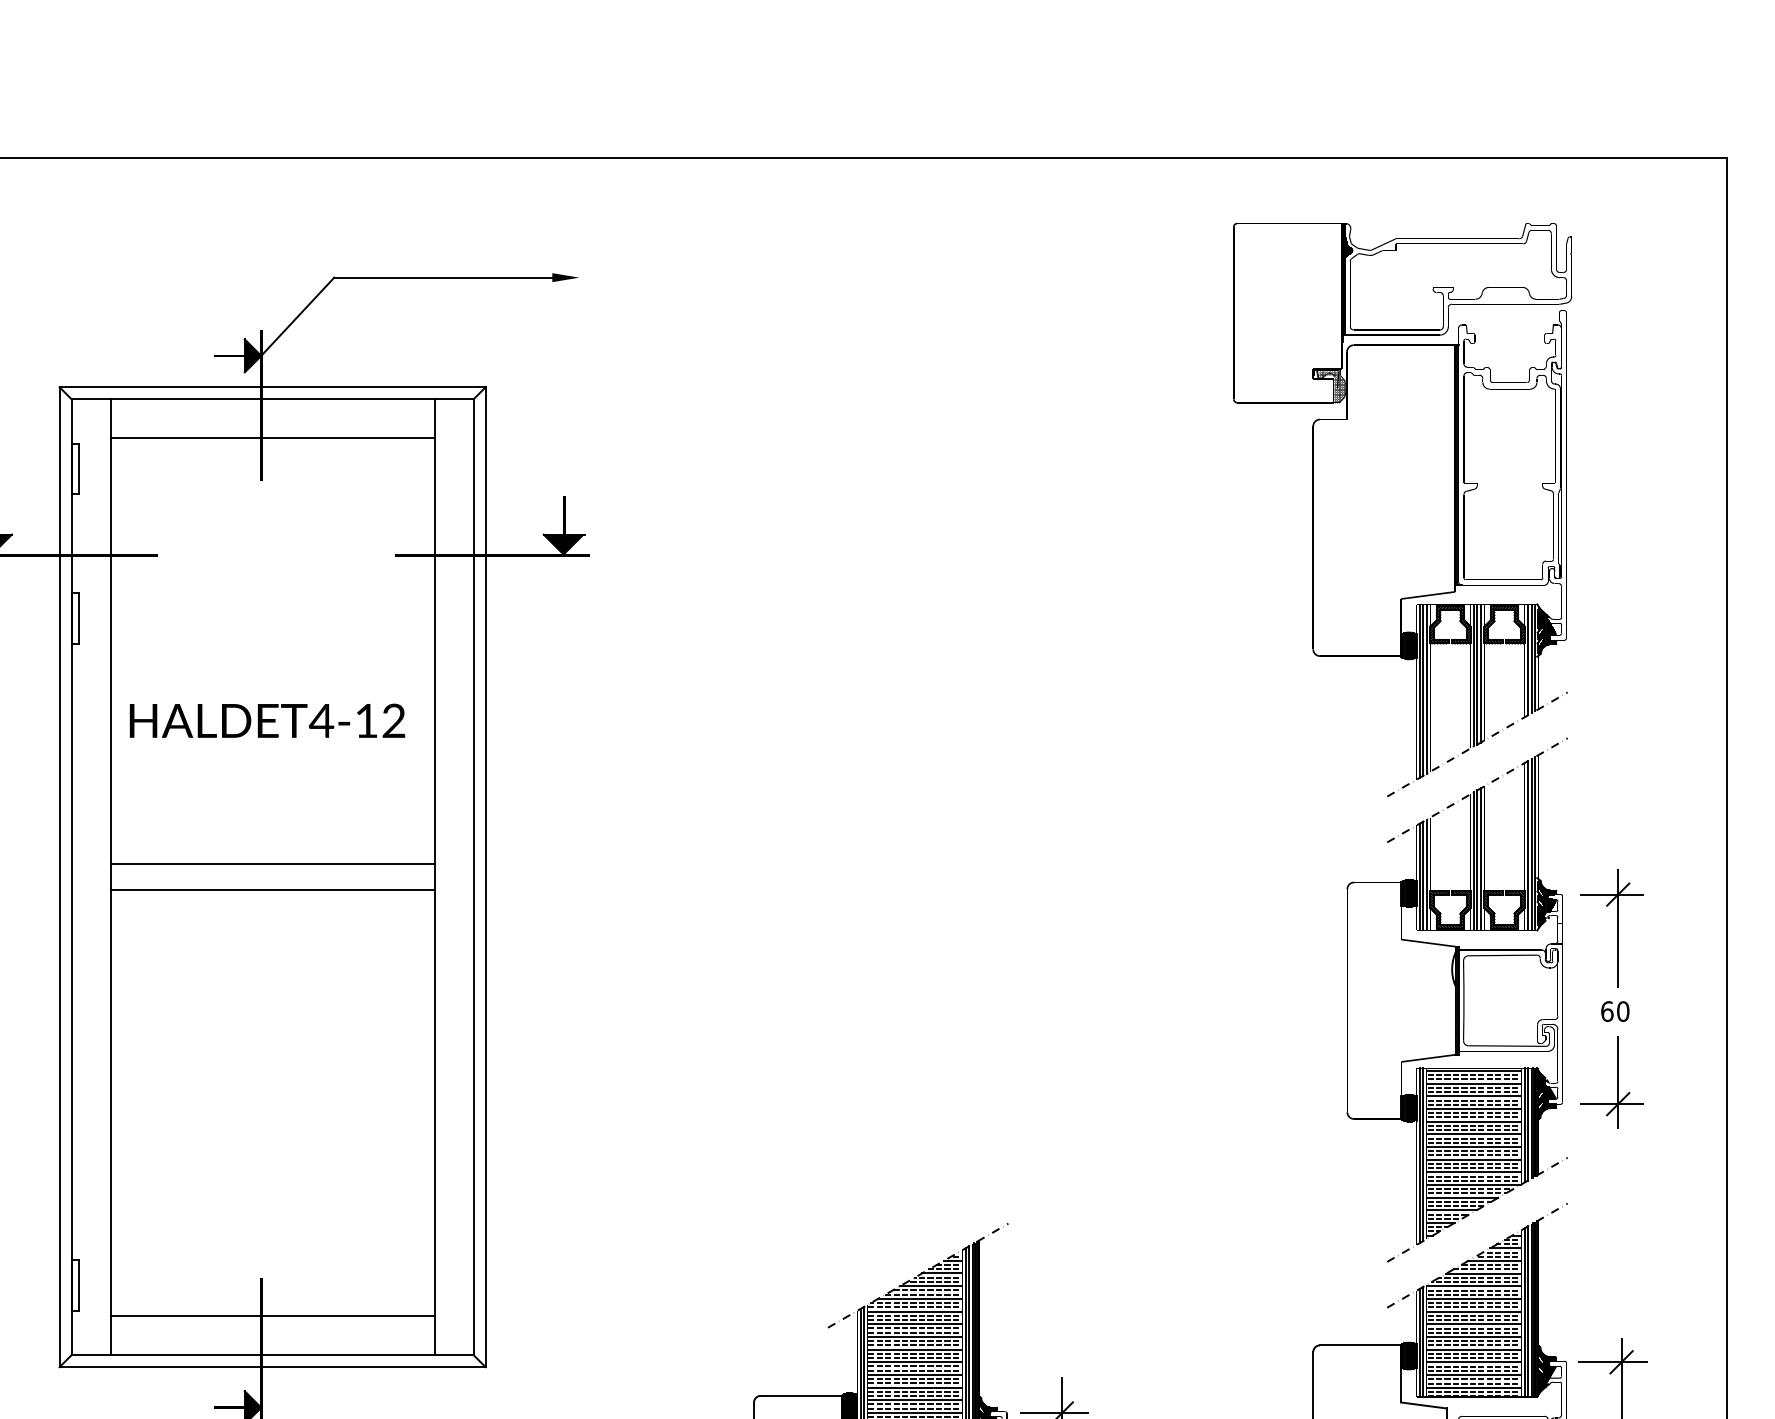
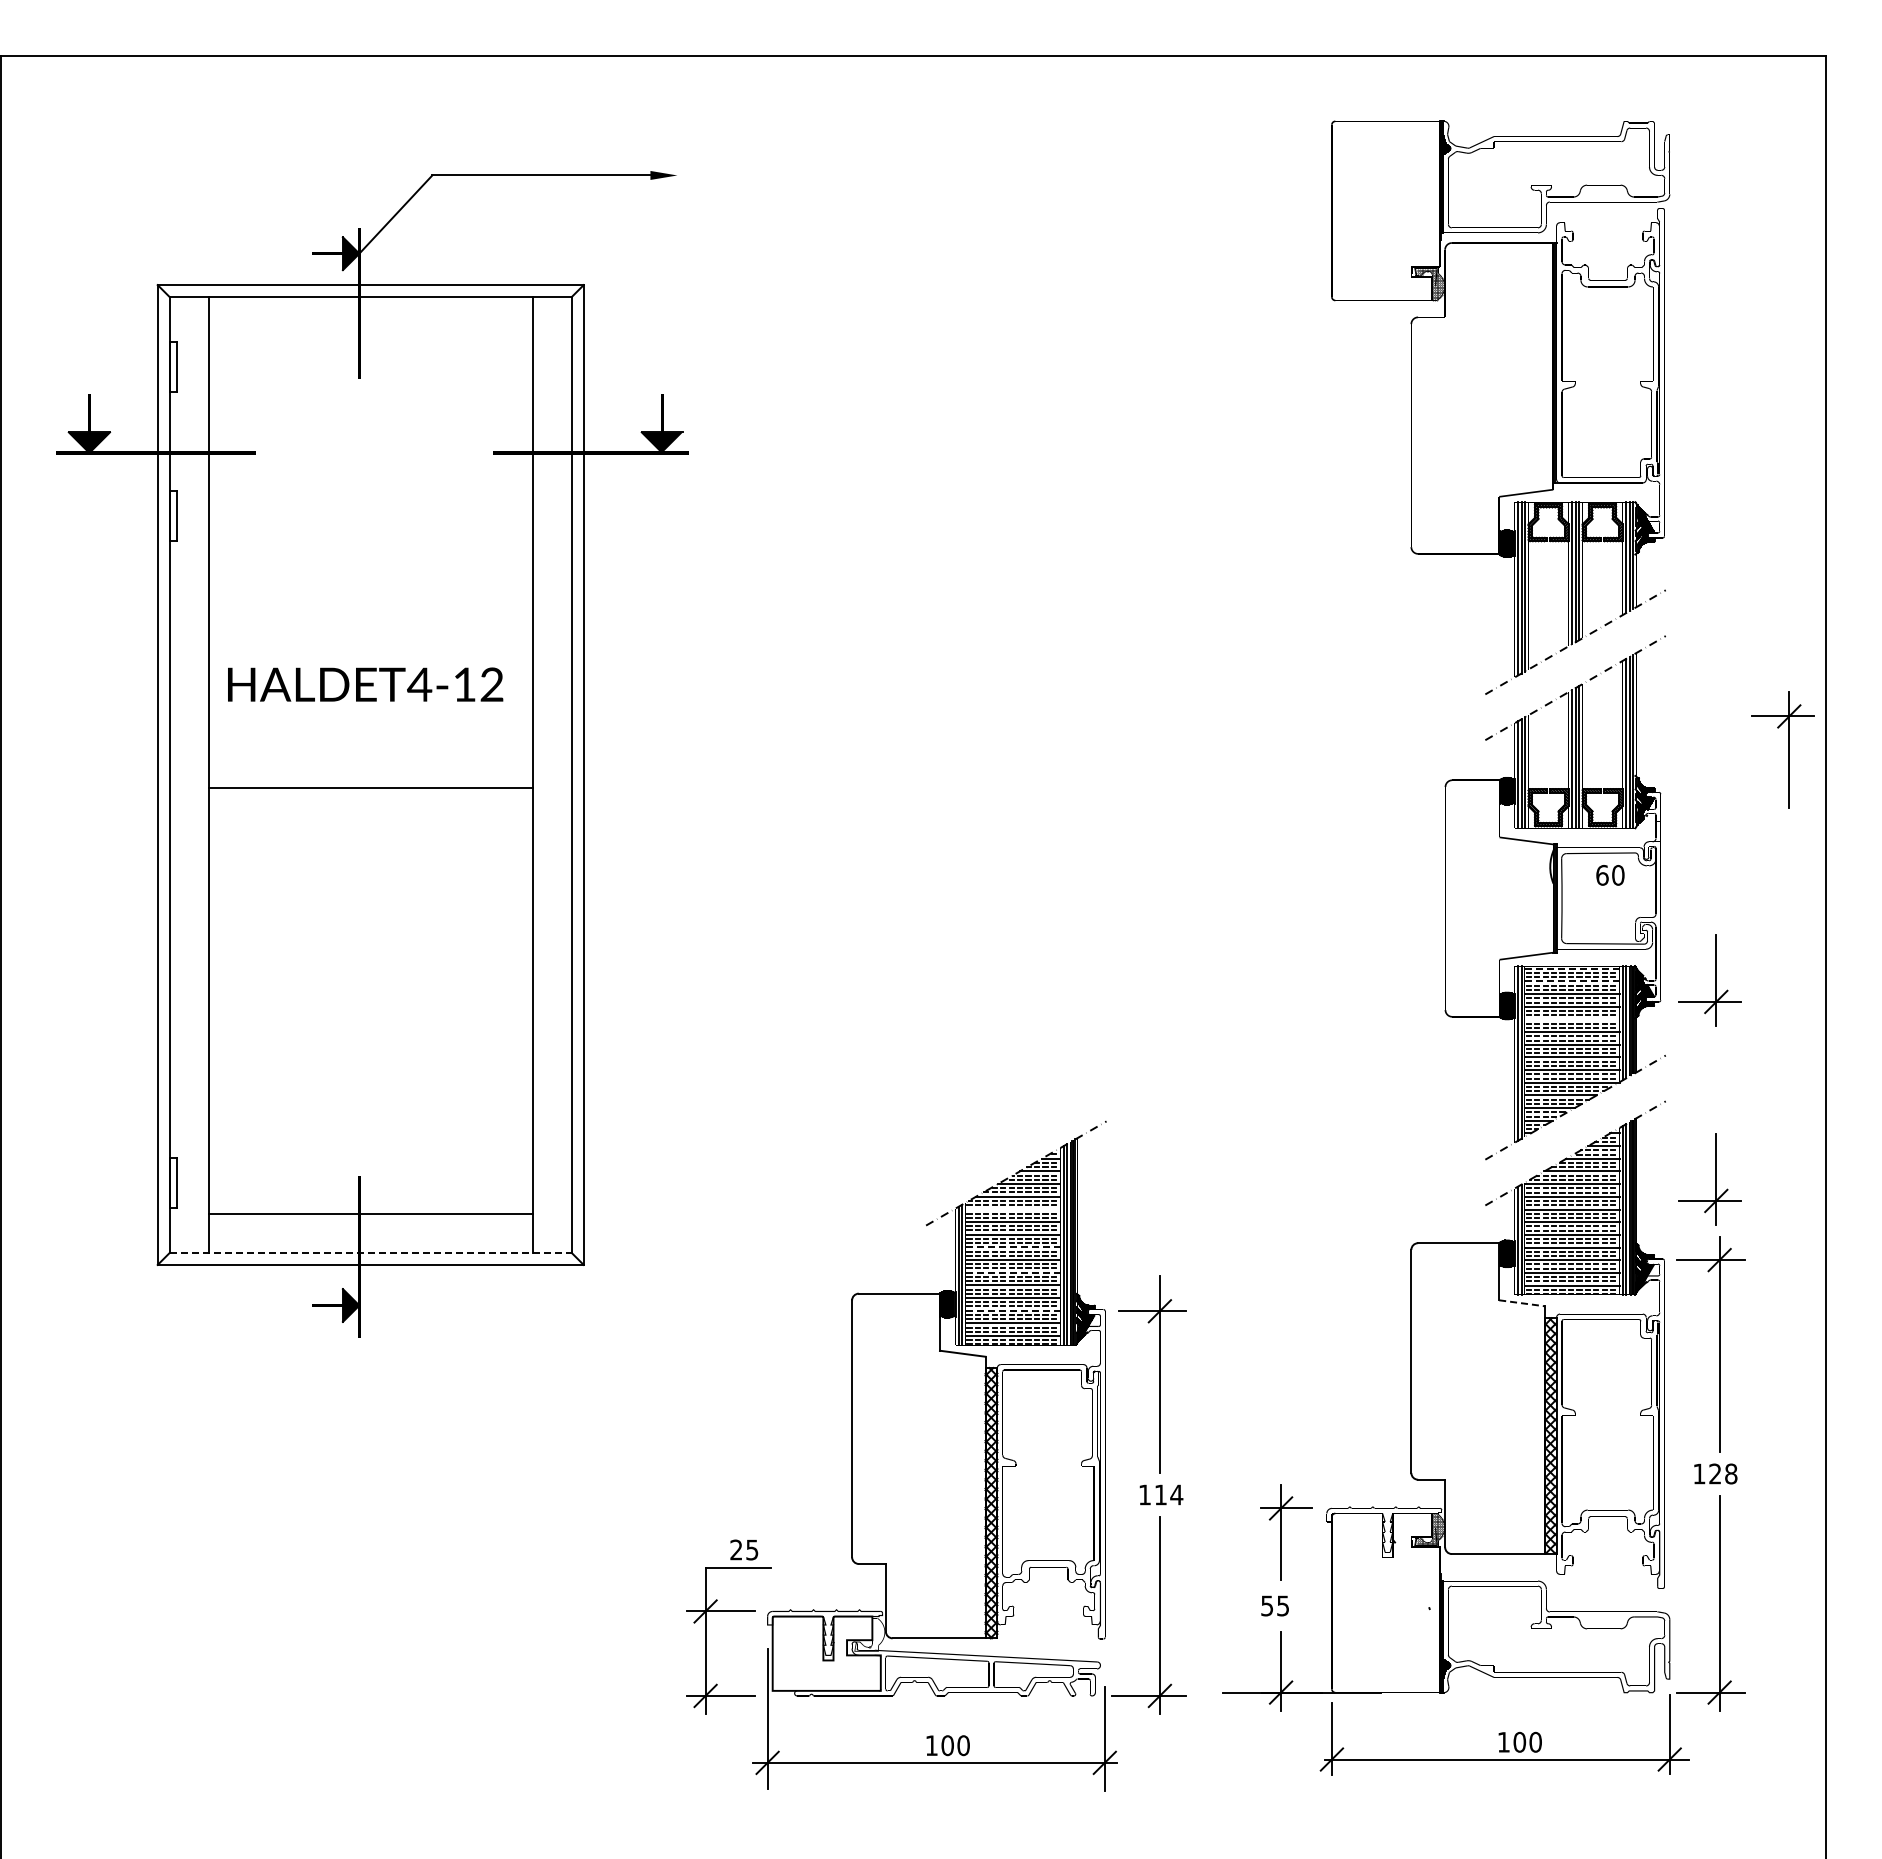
line: (272, 438) -> (370, 336), removed
text: (267, 720) -> (365, 684), moved
line: (272, 864) -> (370, 762), removed
part: (1611, 927) -> (1782, 749), moved
text: (1615, 1011) -> (1610, 875), moved
line: (1474, 1070) -> (1572, 968), solid -> dashed
line: (1474, 1083) -> (1572, 981), solid -> dashed
line: (1473, 1121) -> (1571, 1019), removed
part: (1611, 1281) -> (1709, 1179), added
line: (914, 1311) -> (1012, 1209), removed
line: (915, 1349) -> (1013, 1247), solid -> dashed
line: (272, 1354) -> (370, 1252), solid -> dashed
line: (915, 1374) -> (1013, 1272), solid -> dashed
line: (1424, 1405) -> (1522, 1303), solid -> dashed
line: (915, 1412) -> (1013, 1310), solid -> dashed

